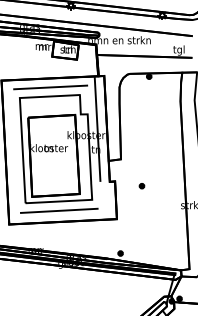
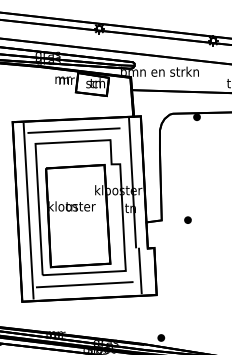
line: (14, 151) -> (28, 210), added
part: (141, 186) -> (187, 220), moved
line: (103, 199) -> (139, 270), added

